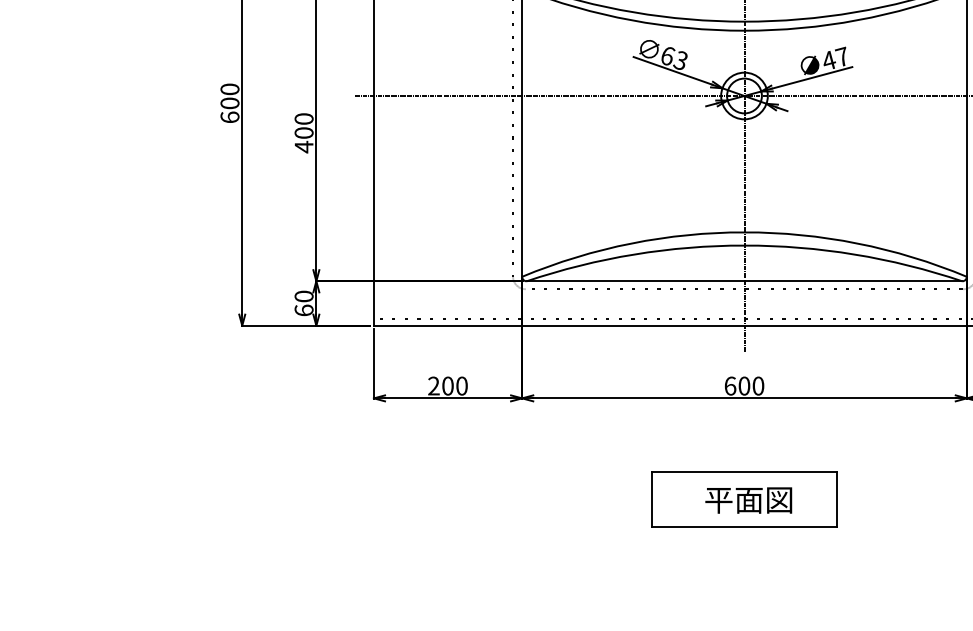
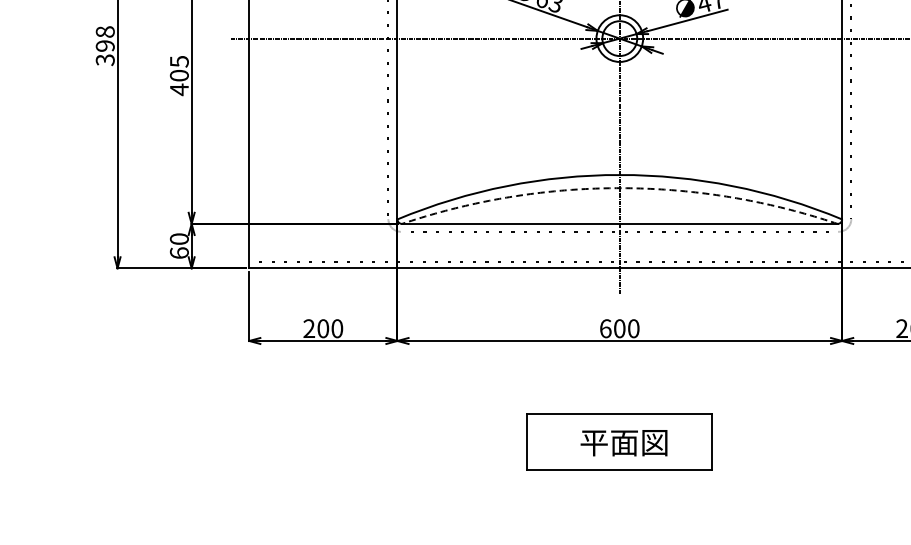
text: (229, 103) -> (104, 46), 600 -> 398
text: (303, 119) -> (178, 62), 400 -> 405
arc: (744, 245) -> (619, 188), solid -> dashed

